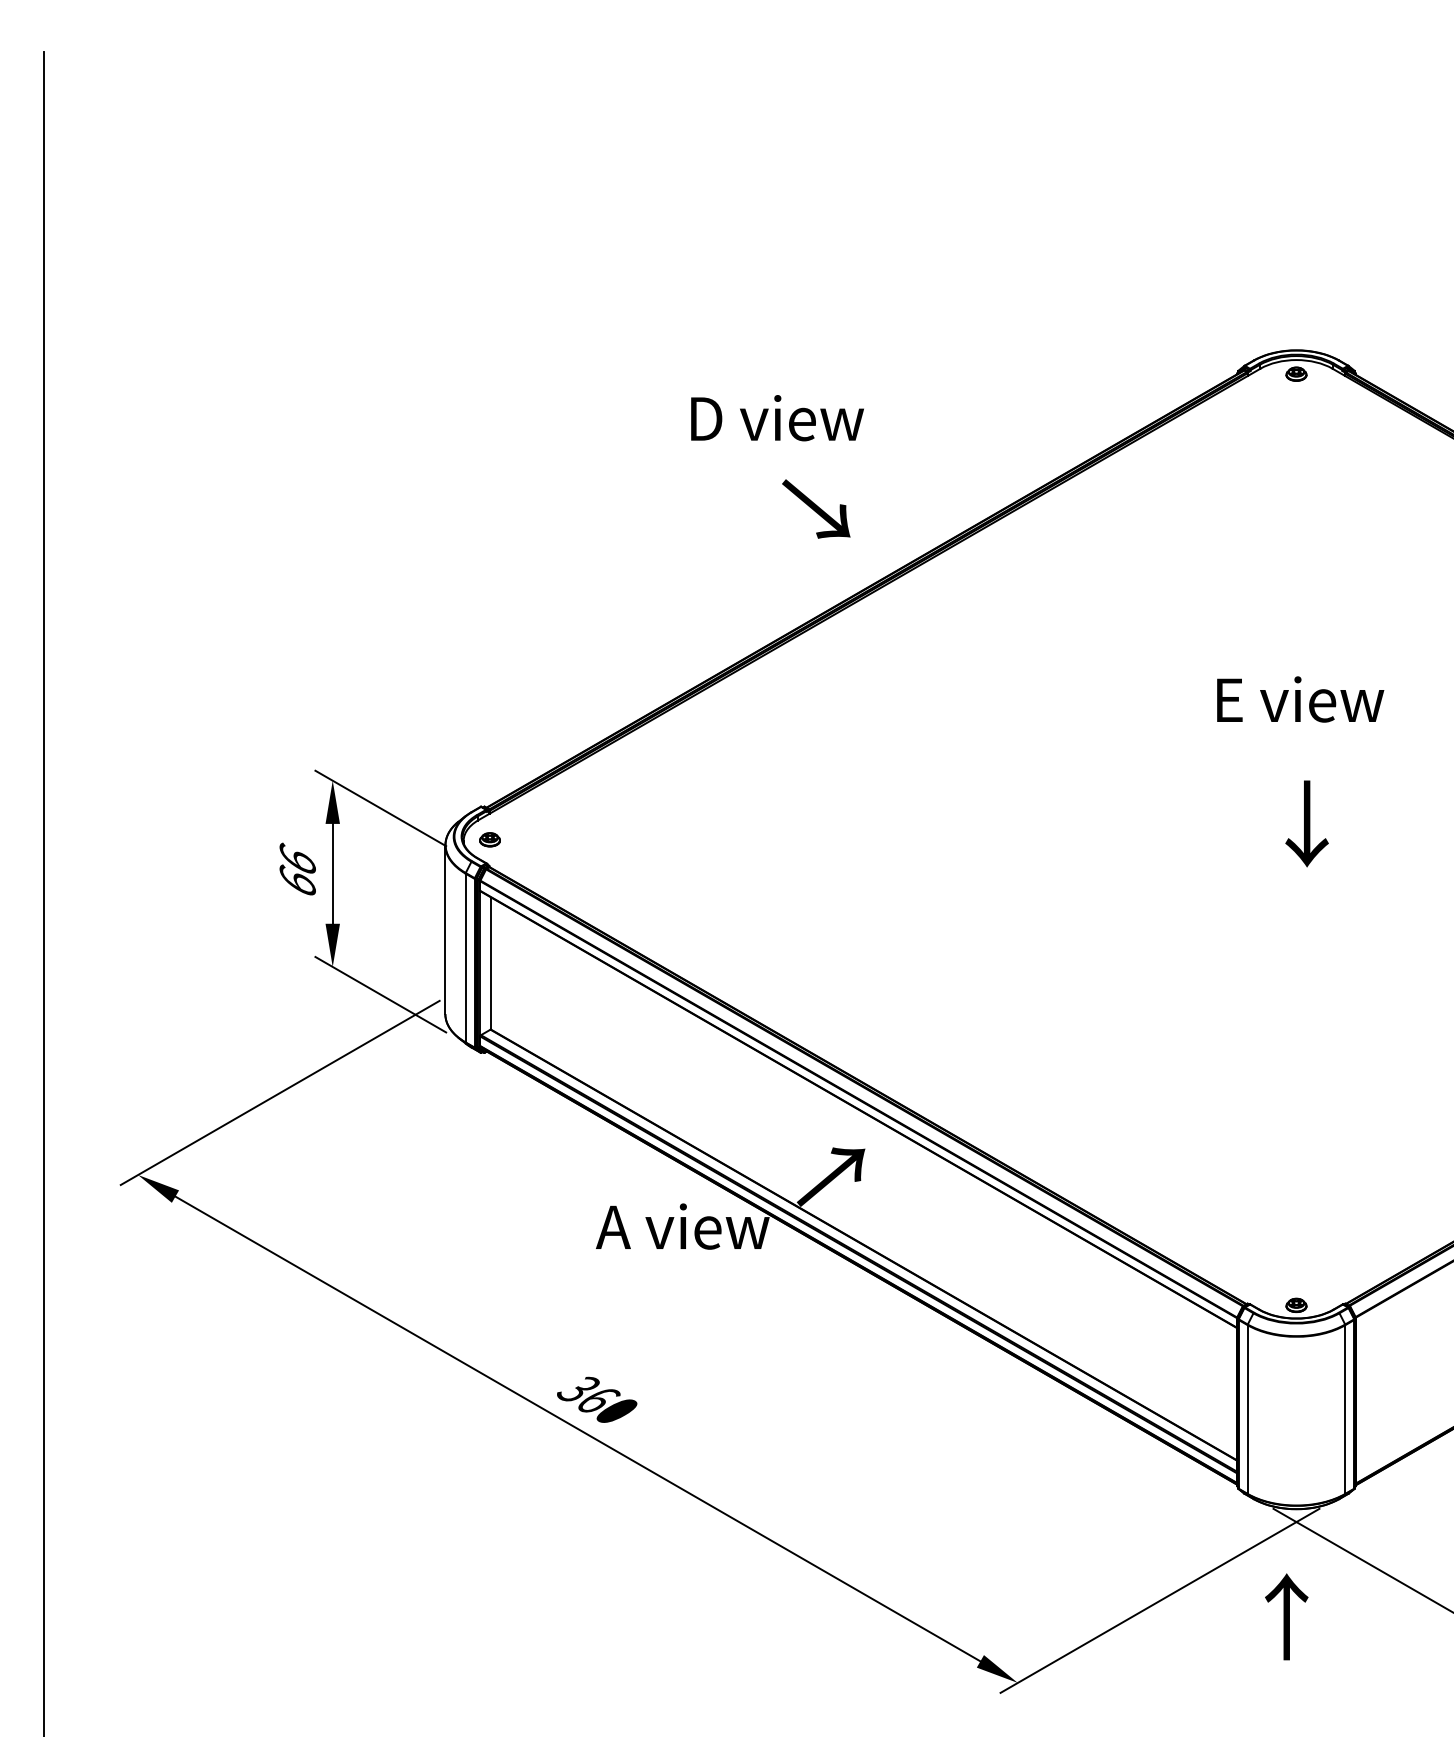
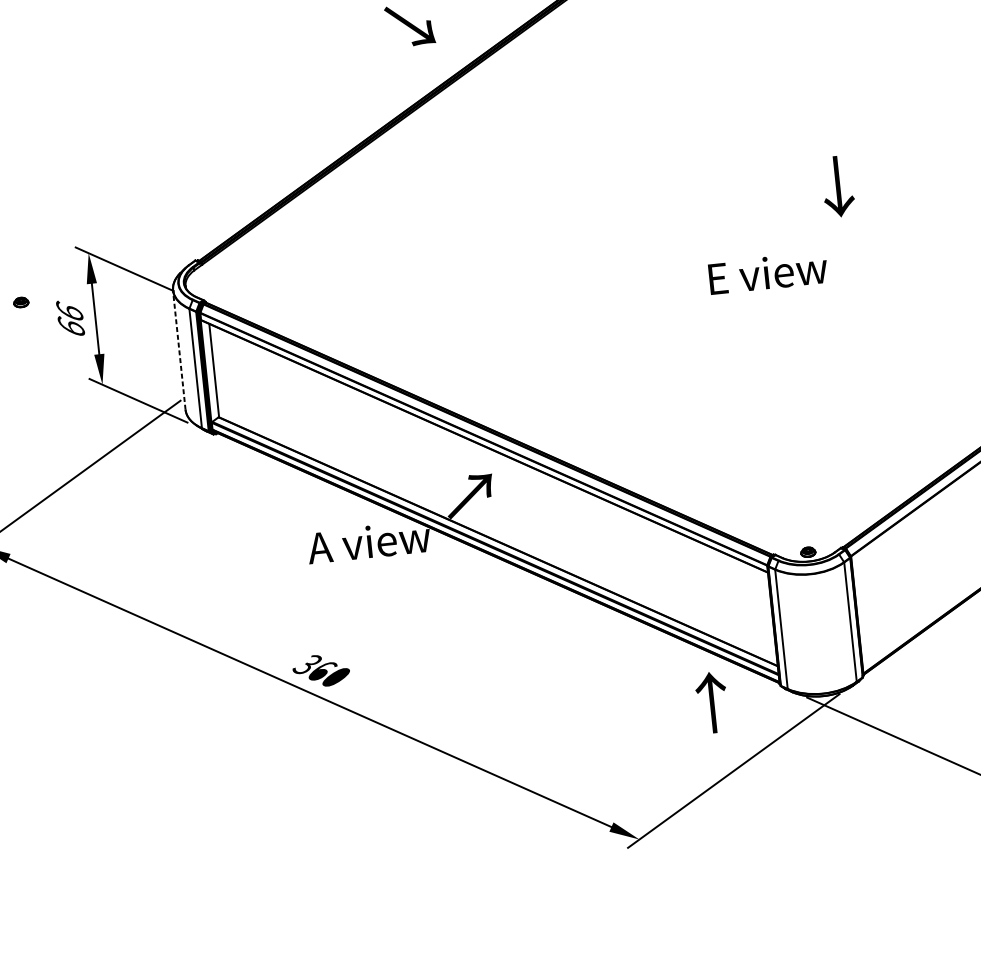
text: (1300, 699) -> (768, 273), moved
text: (1306, 823) -> (837, 186), moved
part: (489, 839) -> (20, 302), moved
line: (445, 929) -> (179, 349), solid -> dashed
text: (1286, 1616) -> (711, 702), moved

